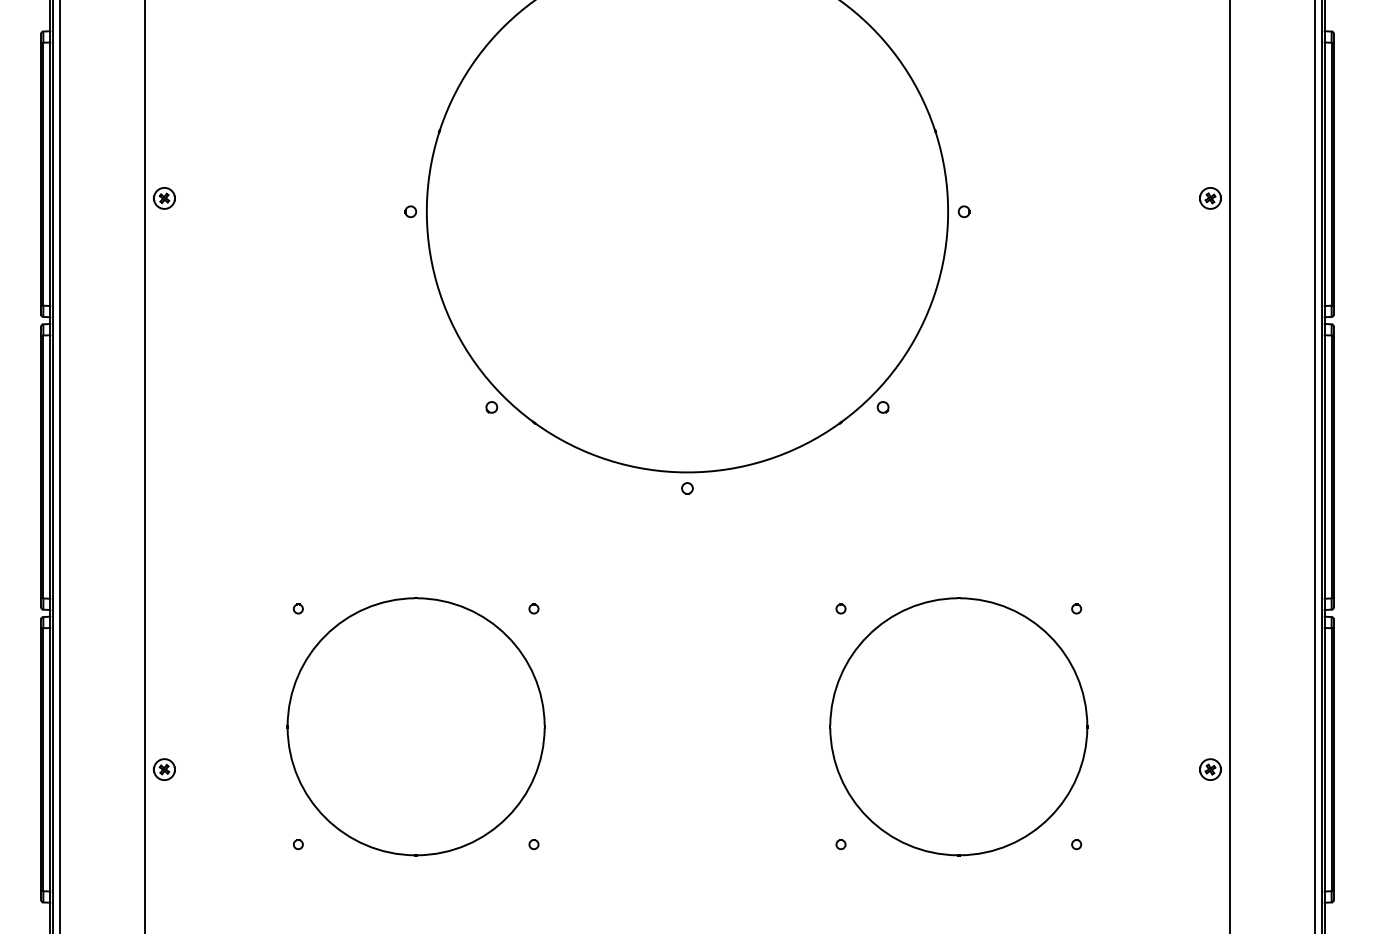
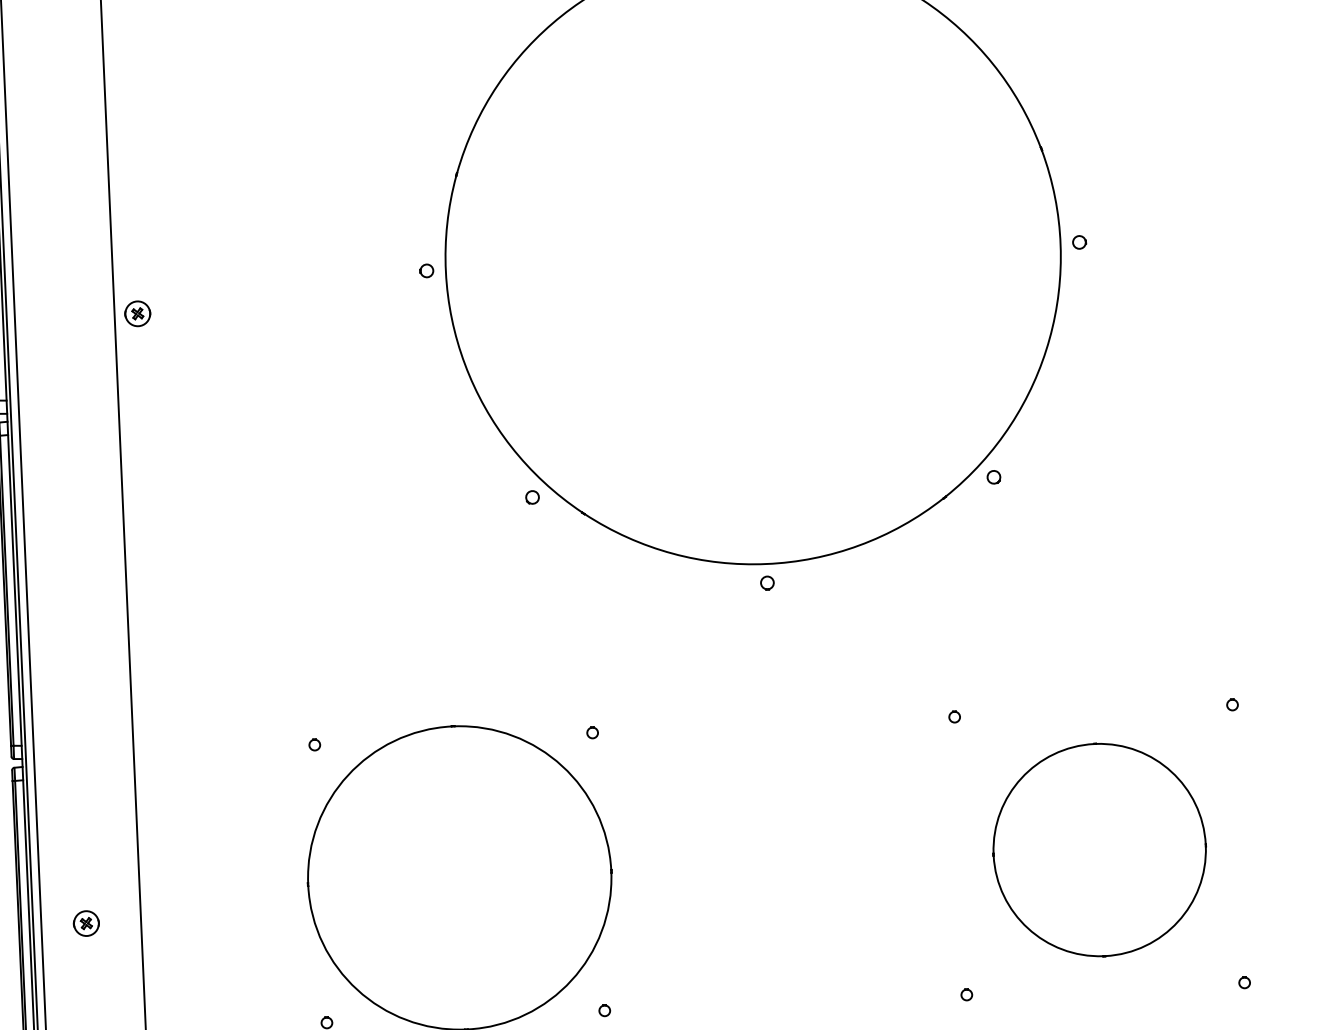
part: (164, 198) -> (137, 313), moved
part: (958, 726) -> (1099, 849), size x0.7
part: (164, 769) -> (86, 923), moved

